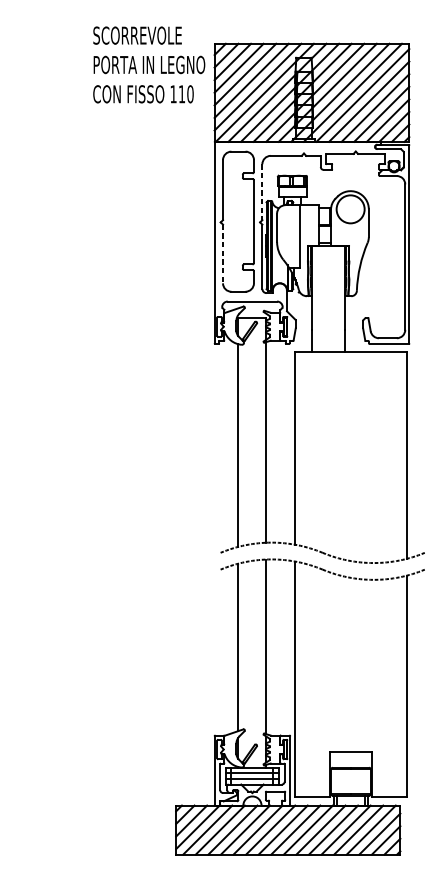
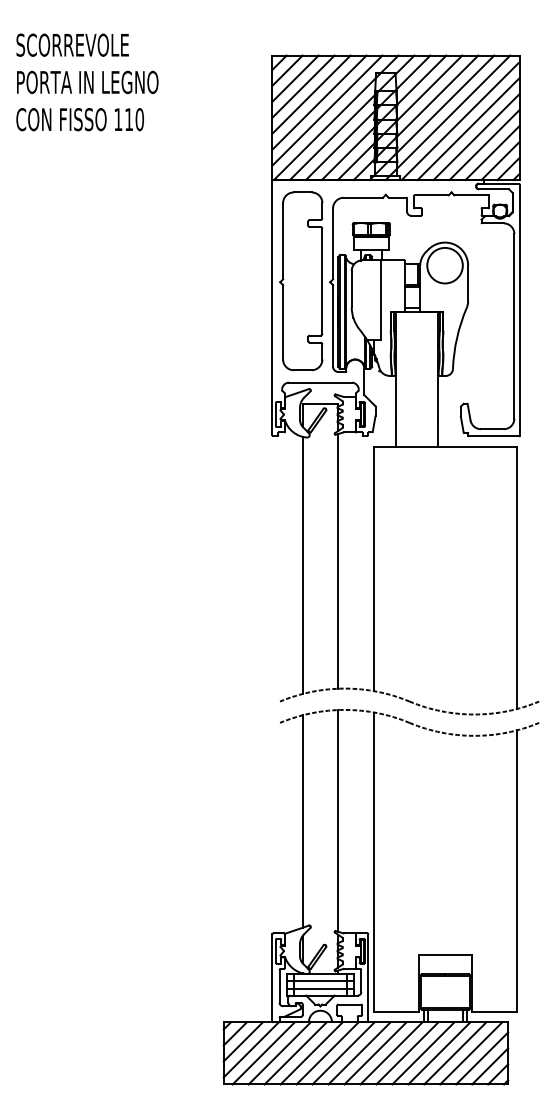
text: (149, 65) -> (87, 82), moved
line: (262, 192) -> (333, 244), dashed -> solid
line: (223, 254) -> (283, 322), dashed -> solid

